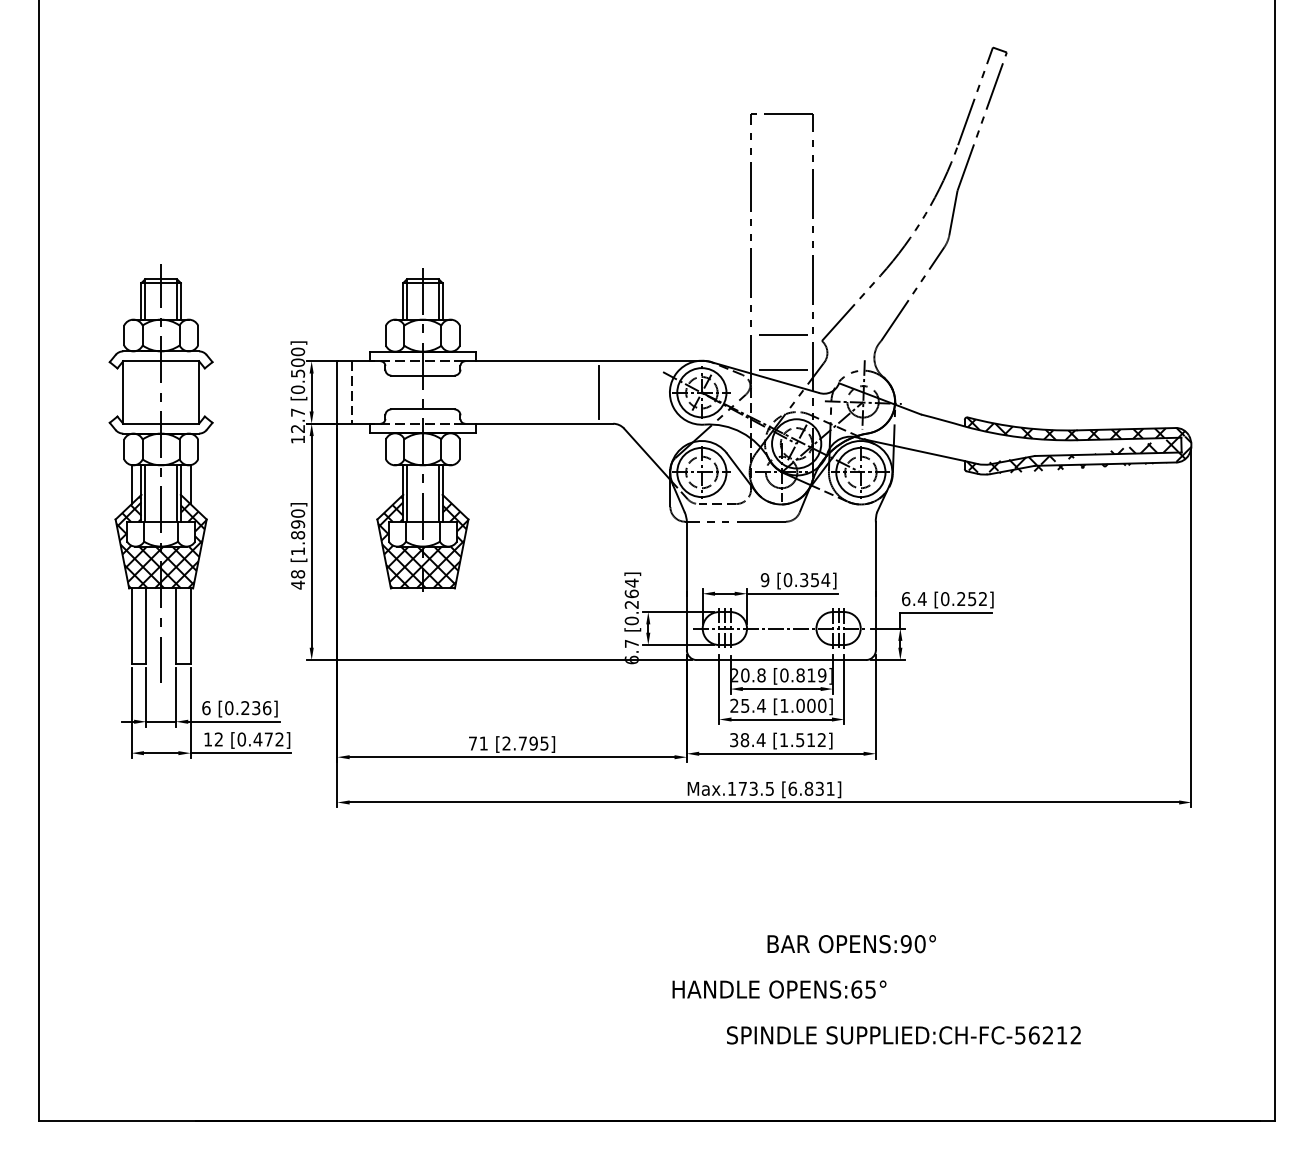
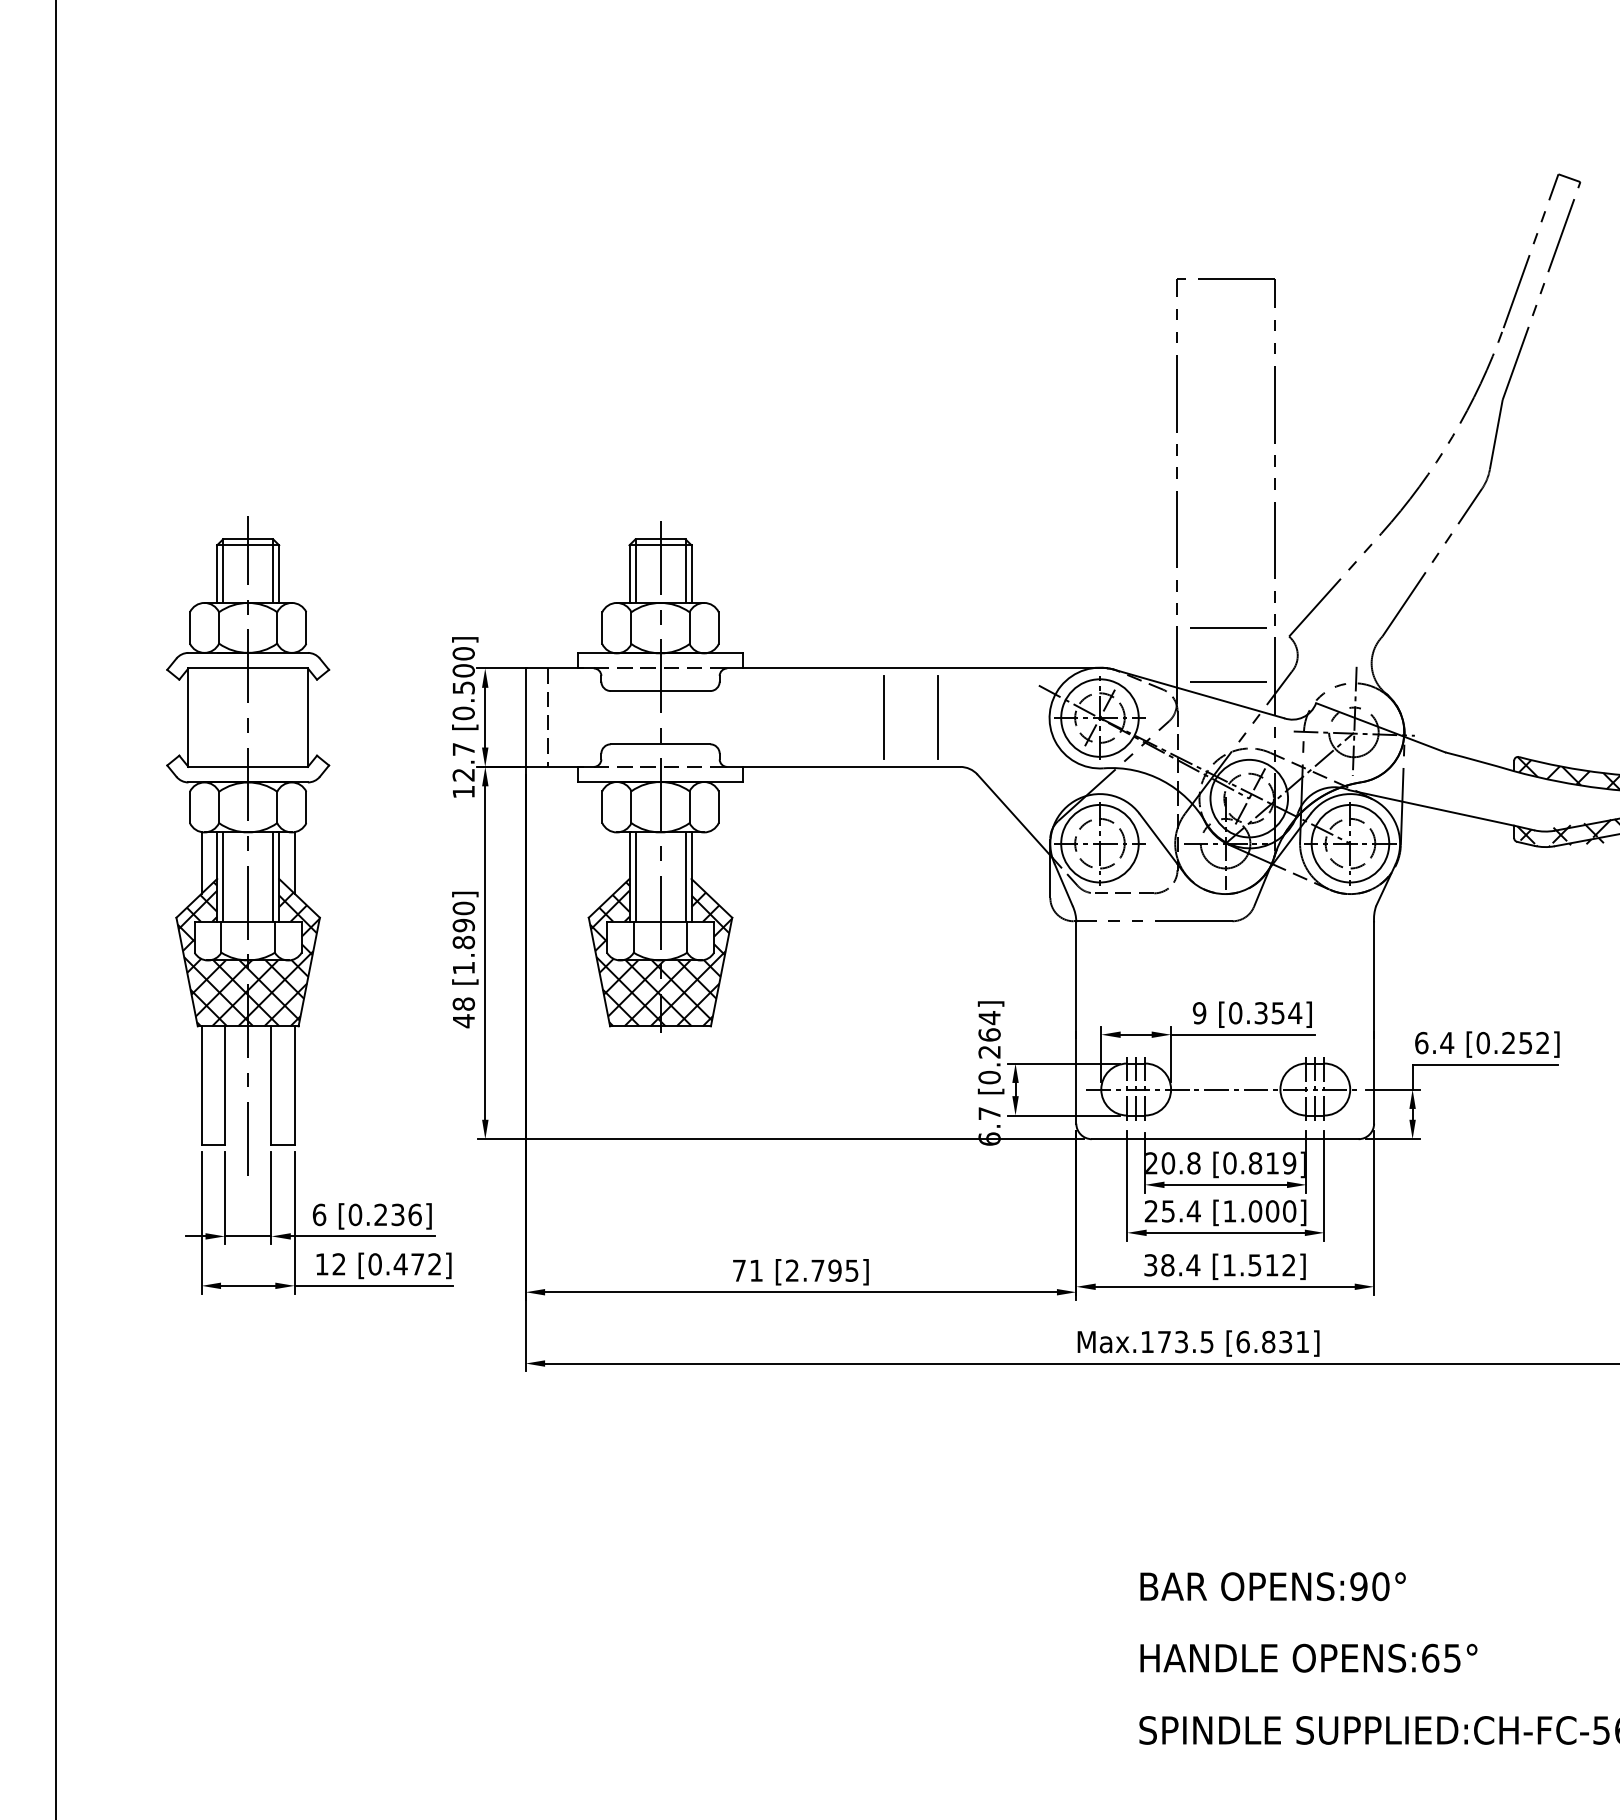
line: (564, 392) -> (883, 717), added
text: (851, 944) -> (1272, 1587), moved
text: (779, 989) -> (1308, 1658), moved

